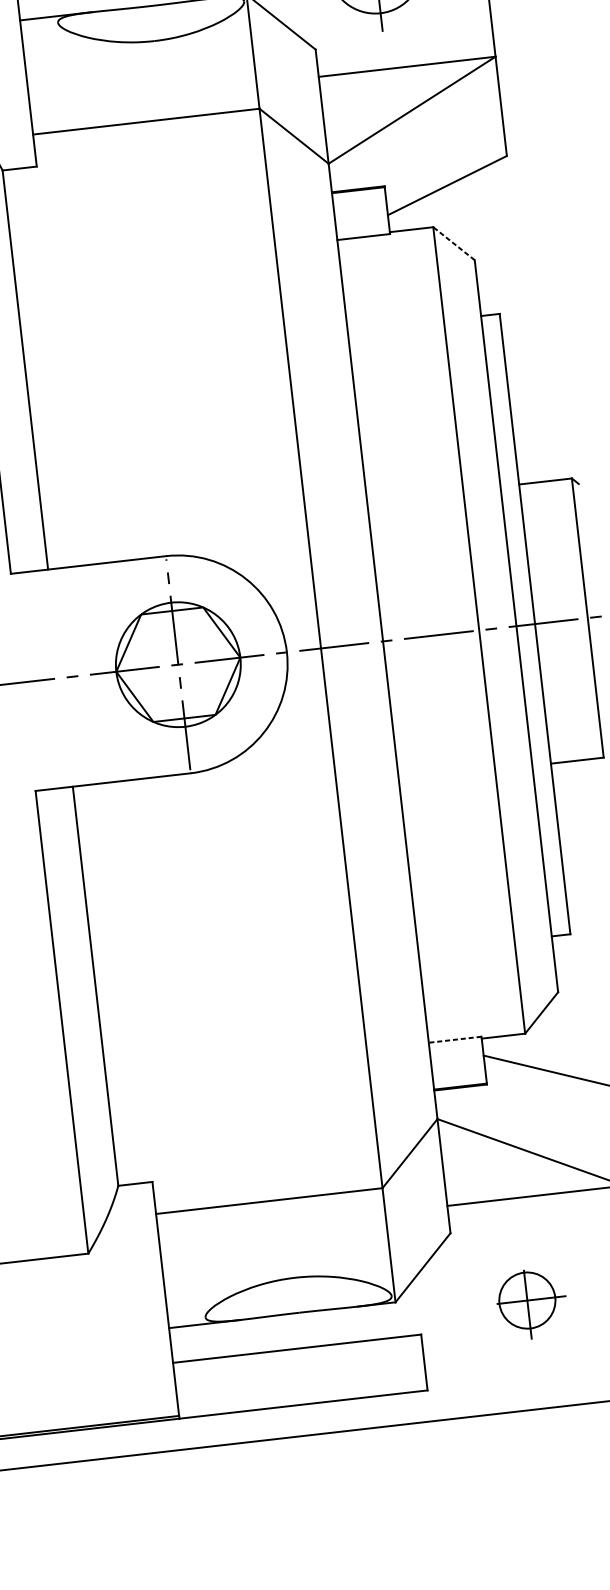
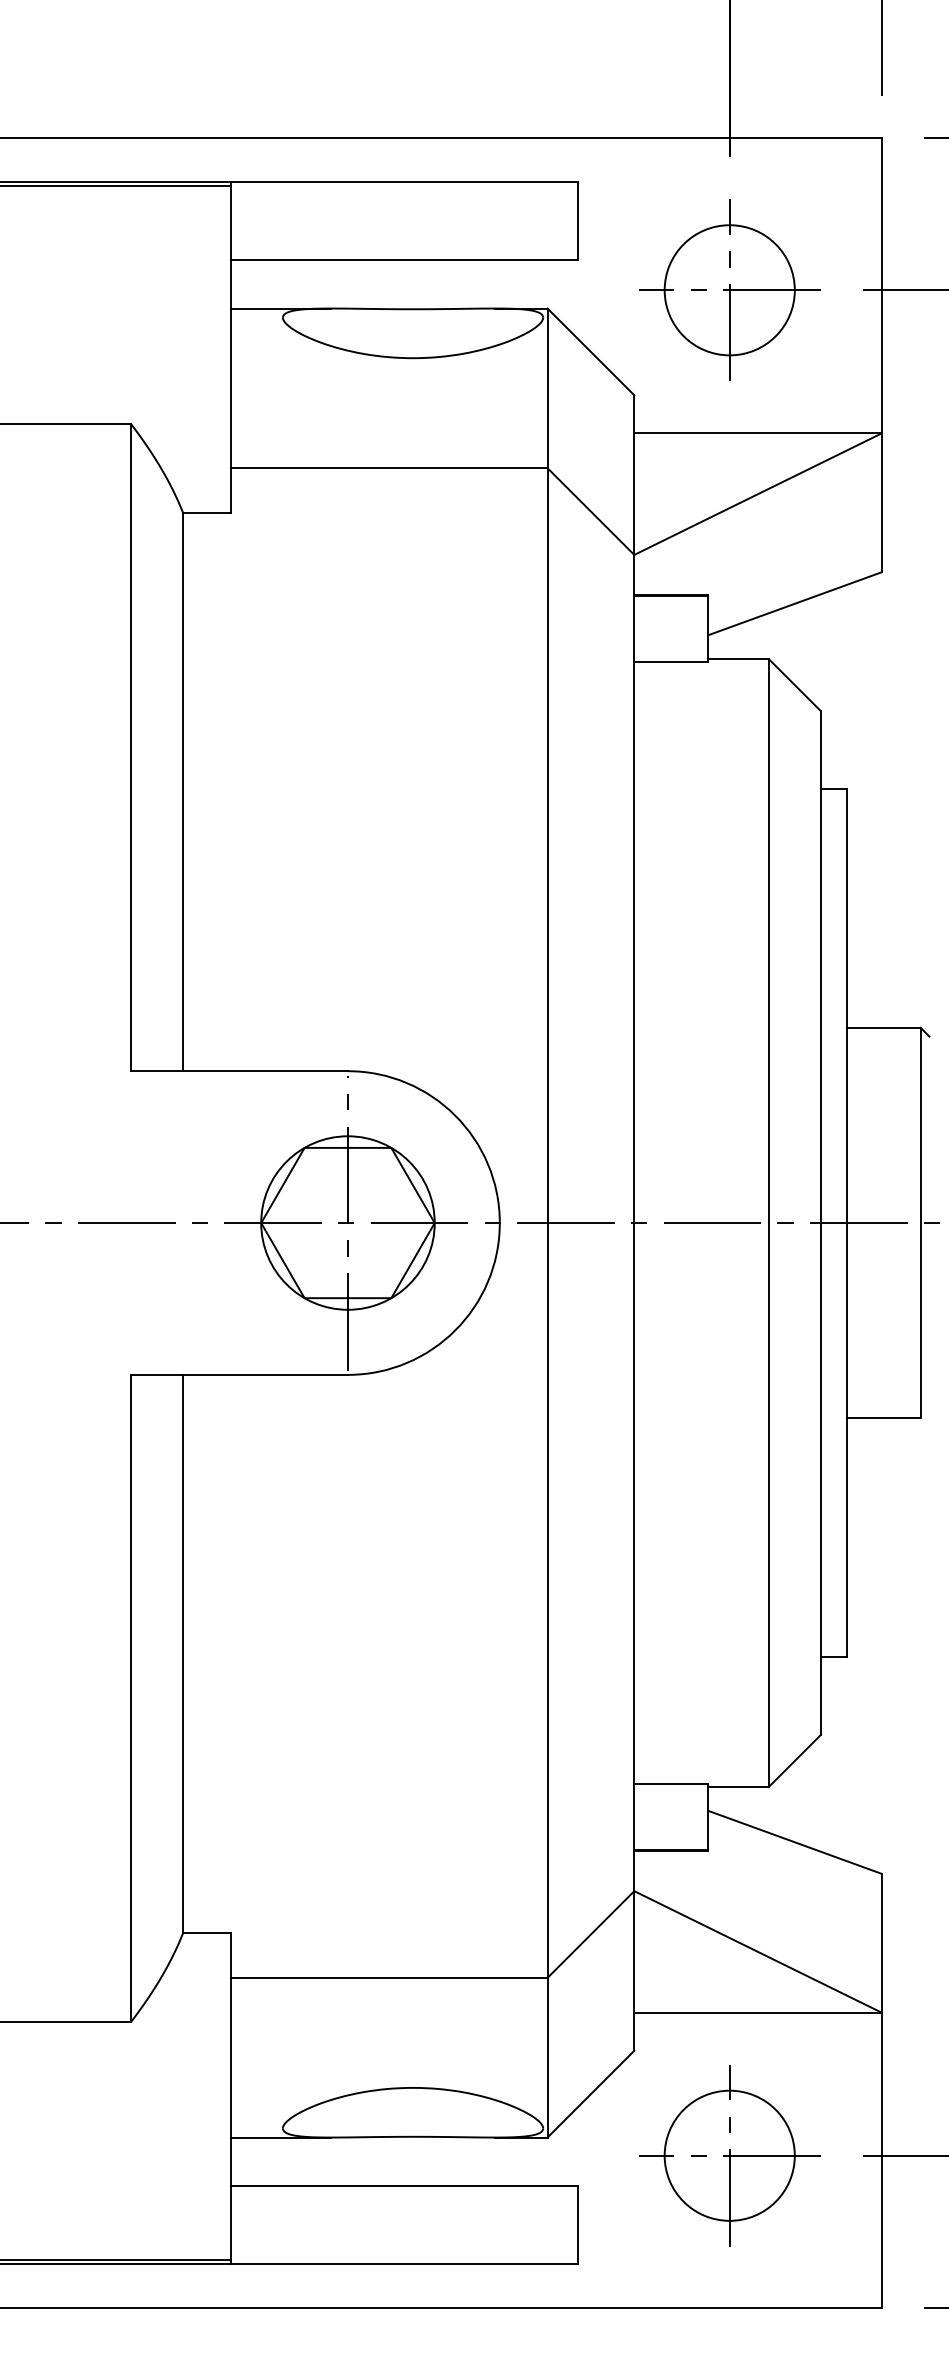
line: (453, 244) -> (794, 685), dashed -> solid
line: (455, 1039) -> (671, 1784), dashed -> solid
part: (527, 1300) -> (729, 2155), size x1.67

